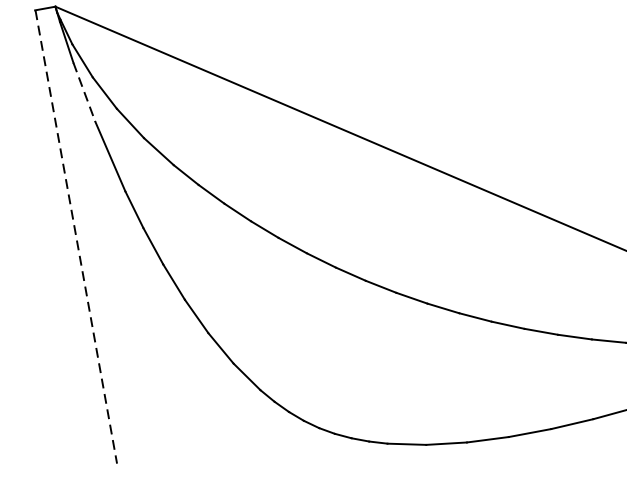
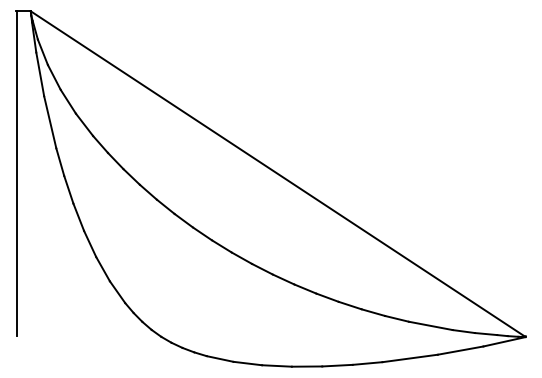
line: (84, 92) -> (40, 74), dashed -> solid
line: (76, 237) -> (16, 174), dashed -> solid

